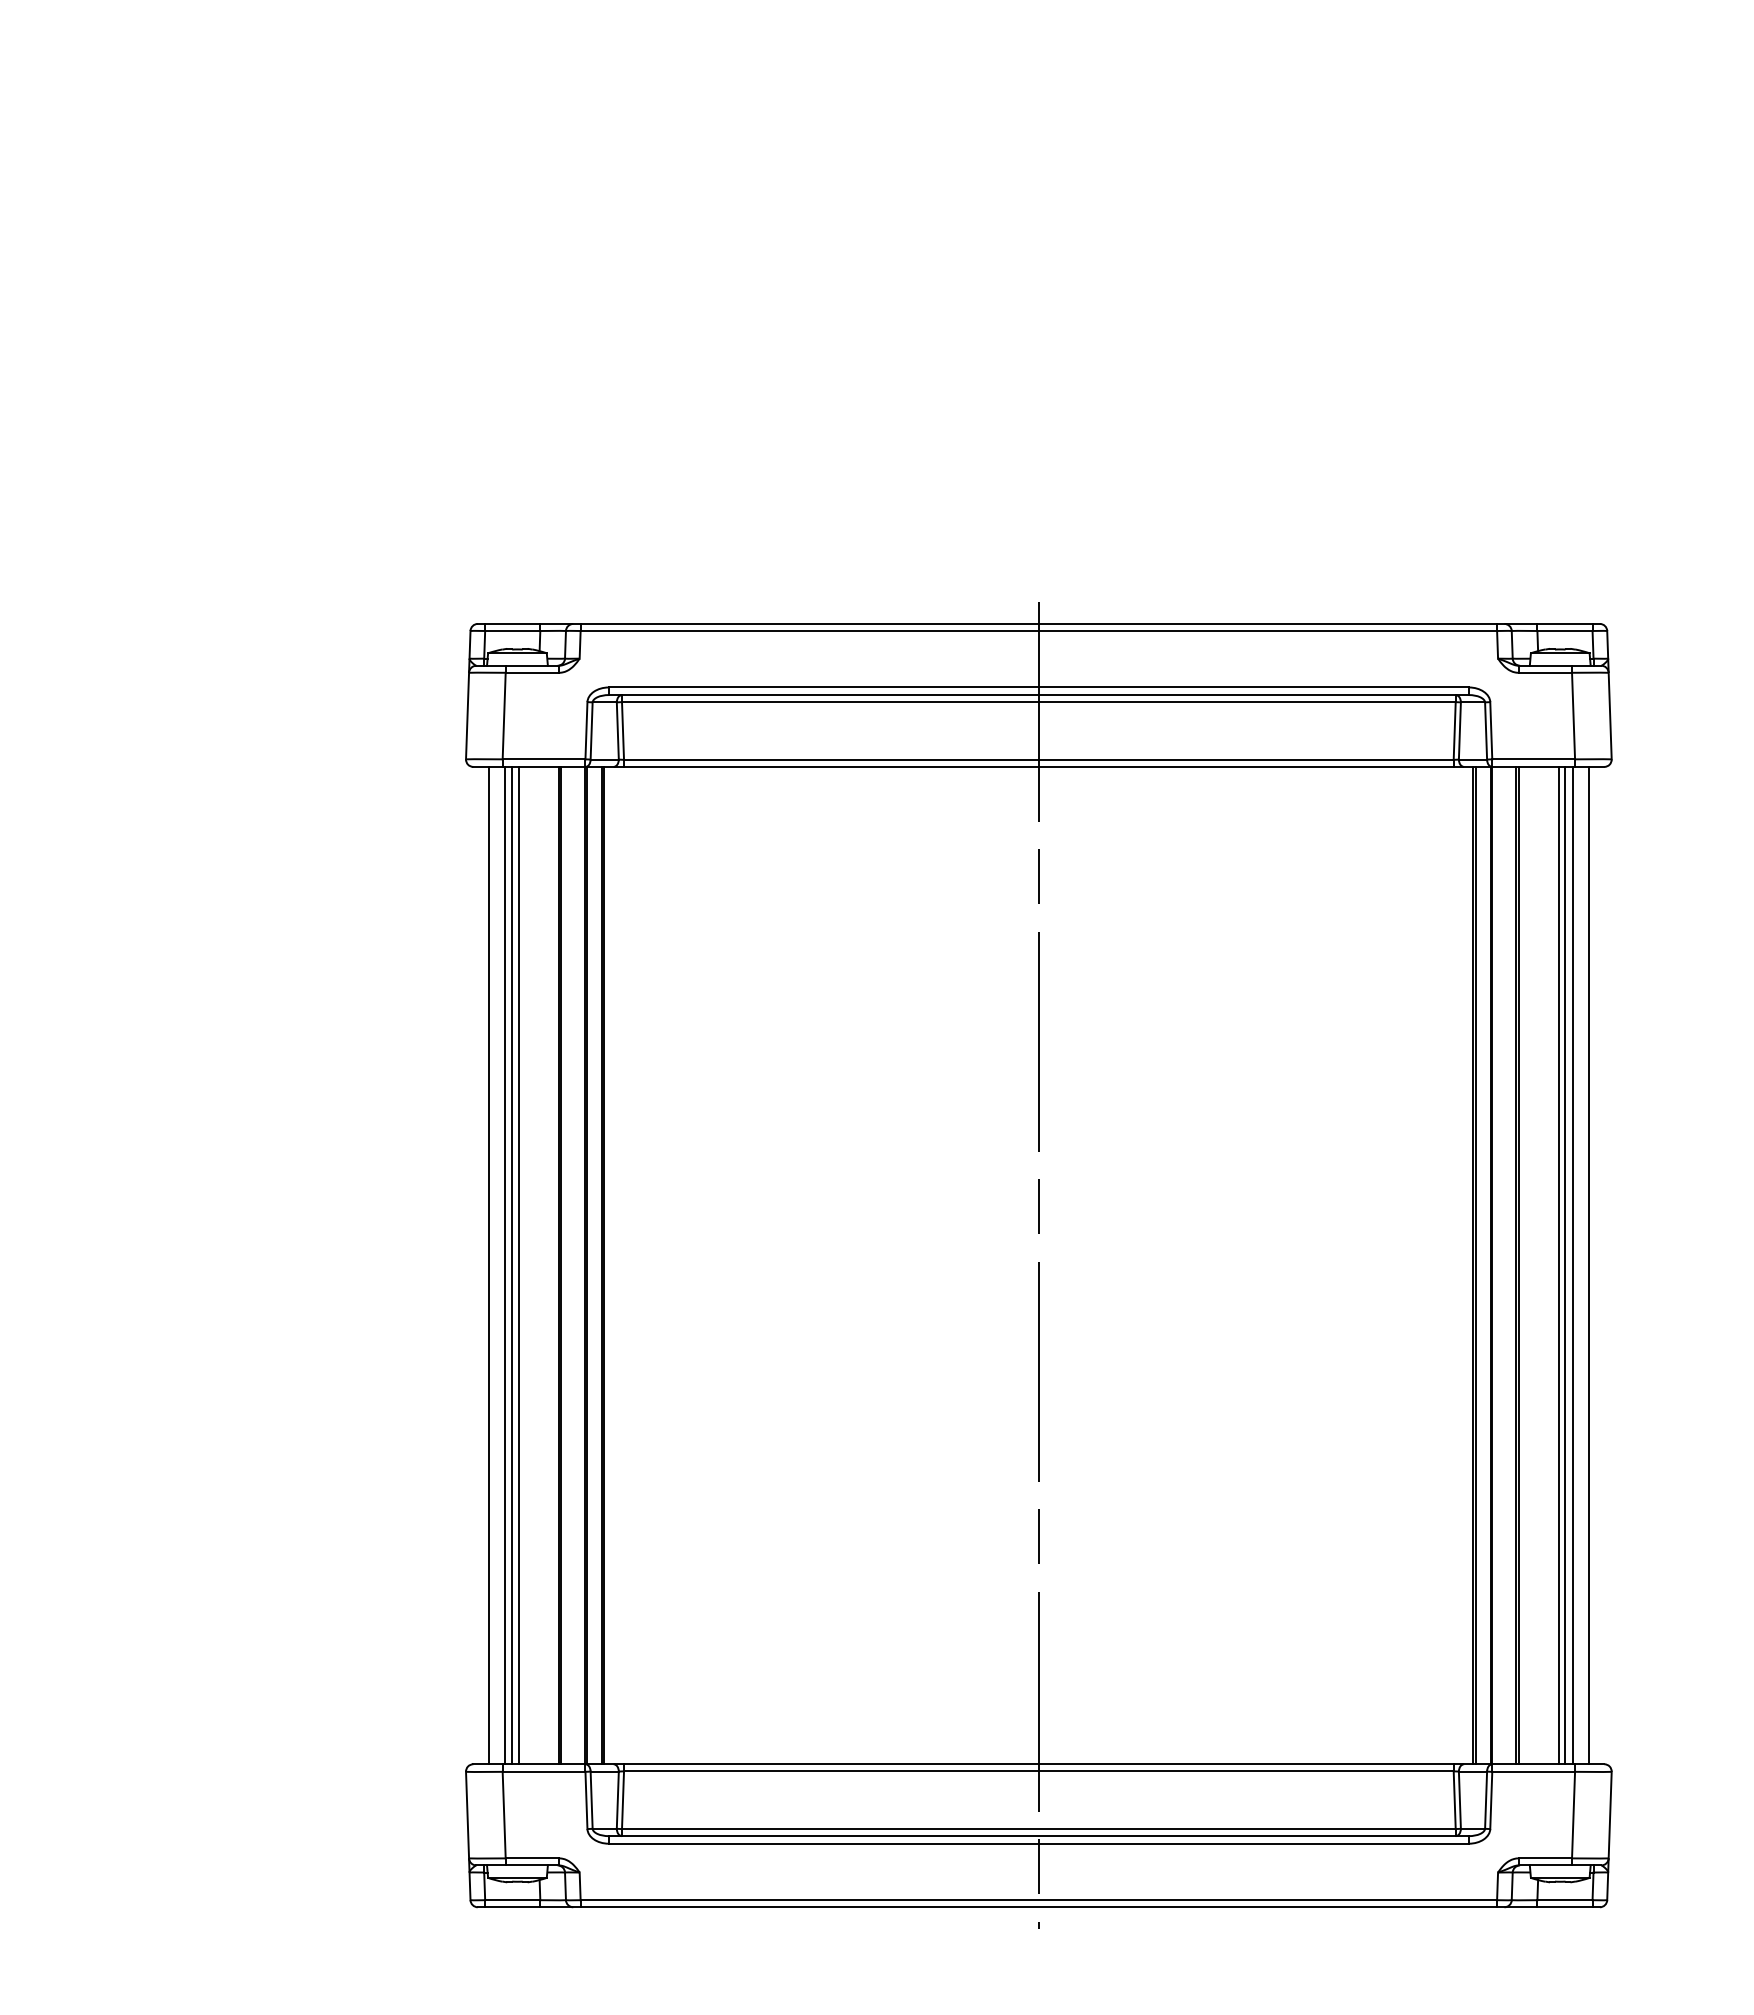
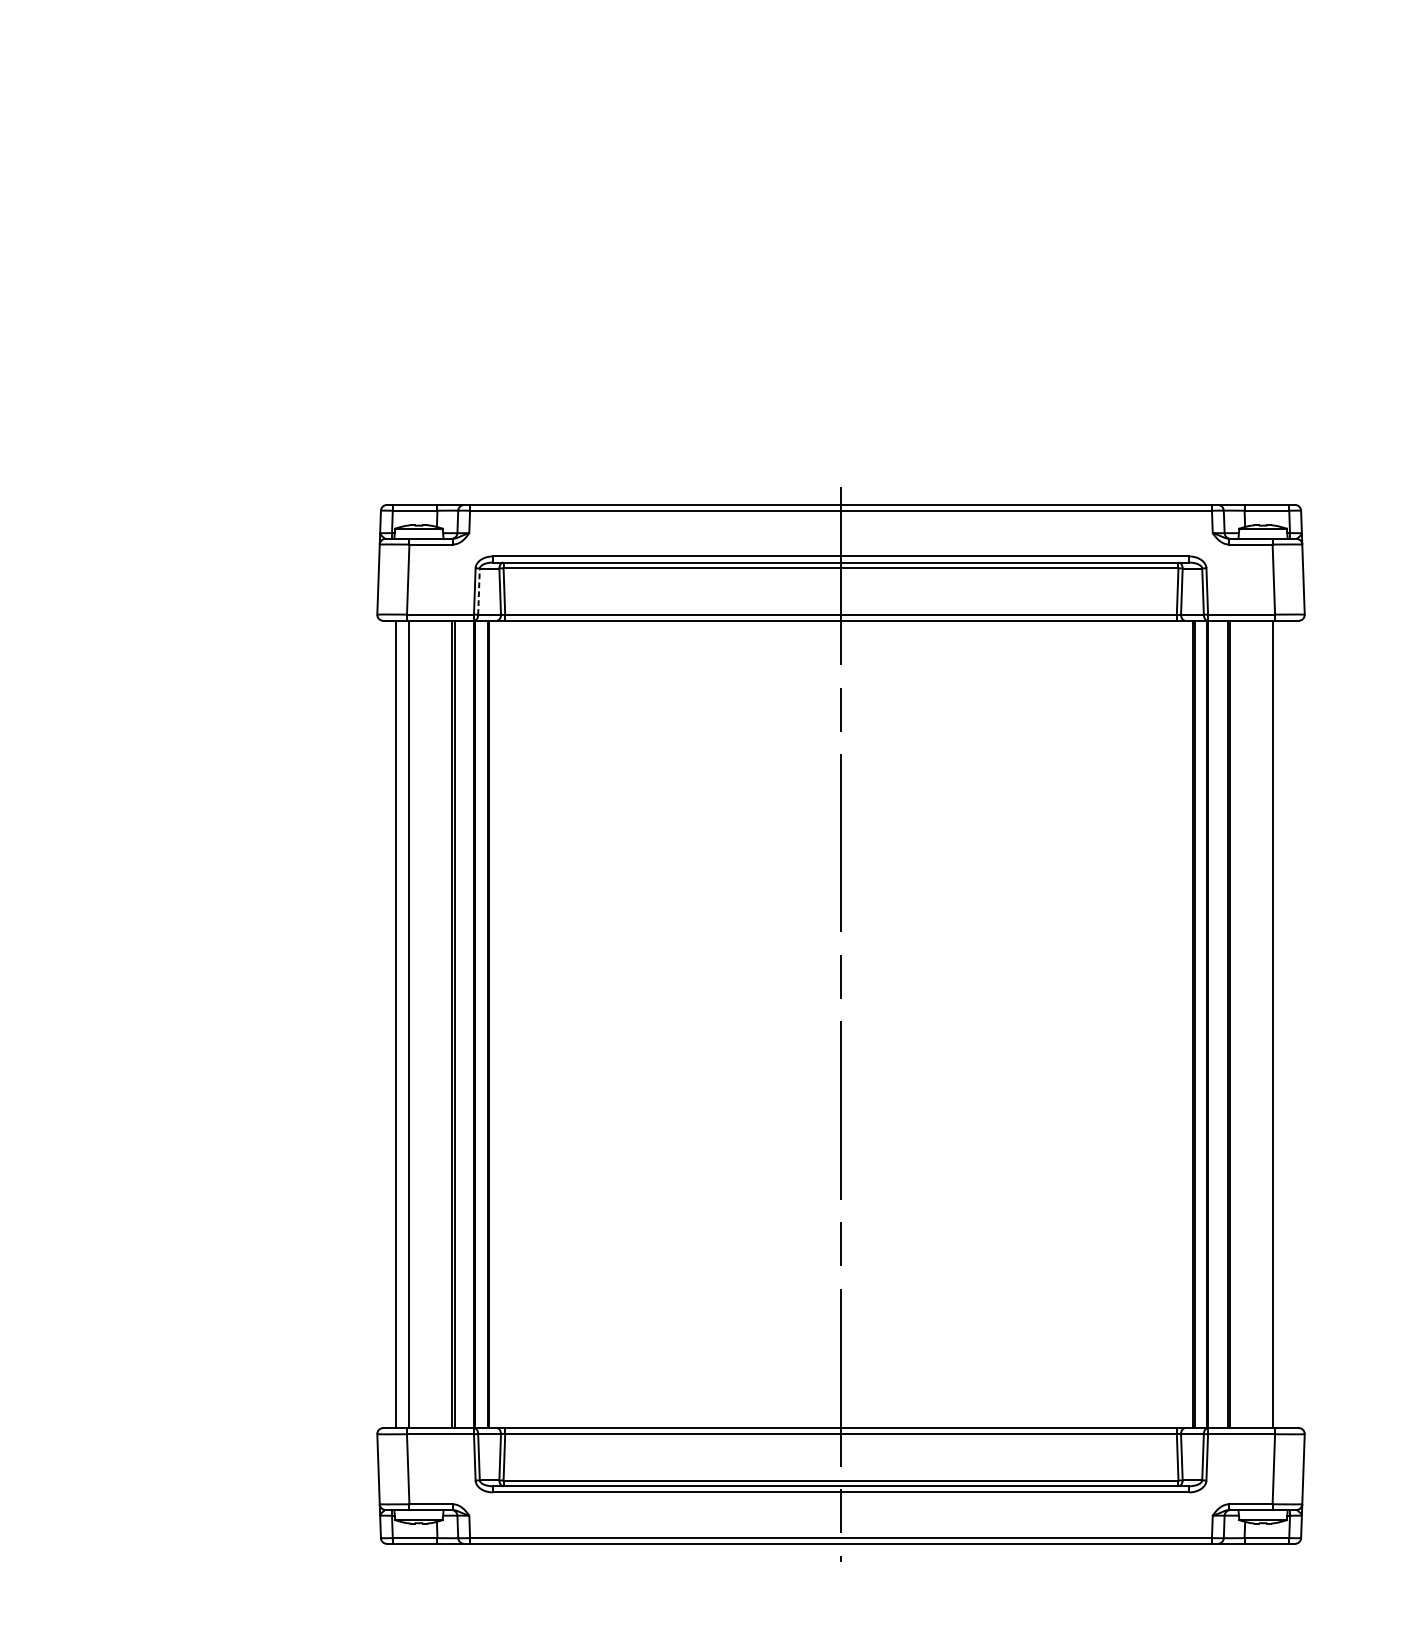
line: (591, 731) -> (478, 592), solid -> dashed
line: (512, 1265) -> (414, 1024), removed
line: (519, 1265) -> (420, 1024), removed
line: (1558, 1265) -> (1261, 1024), removed
line: (1565, 1265) -> (1267, 1024), removed
line: (1588, 1265) -> (1285, 1024), removed

